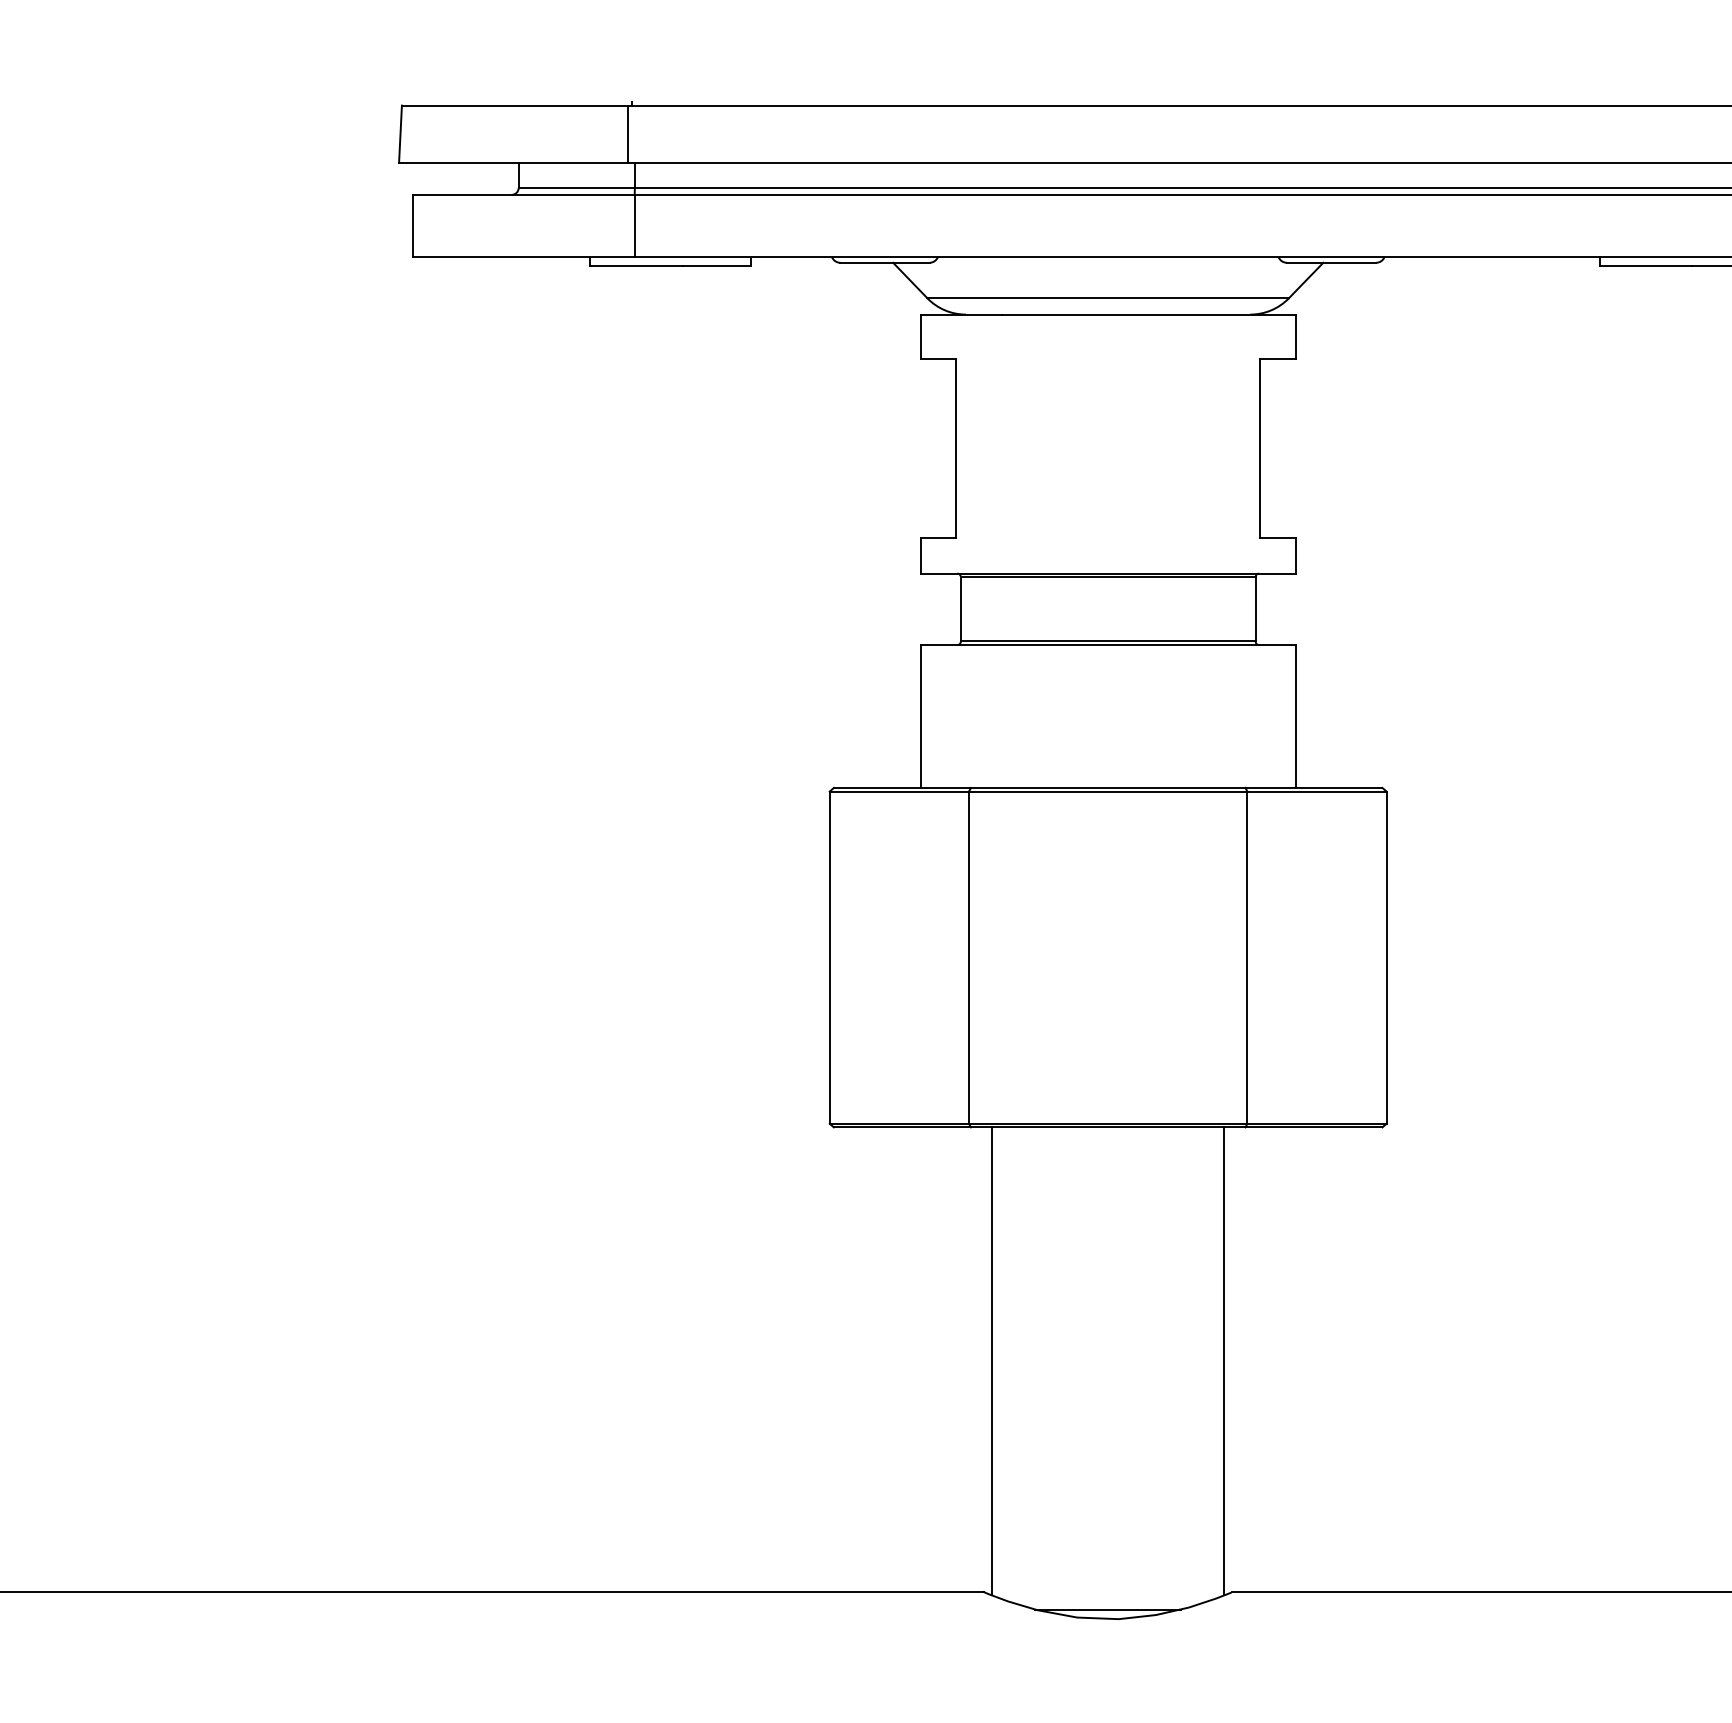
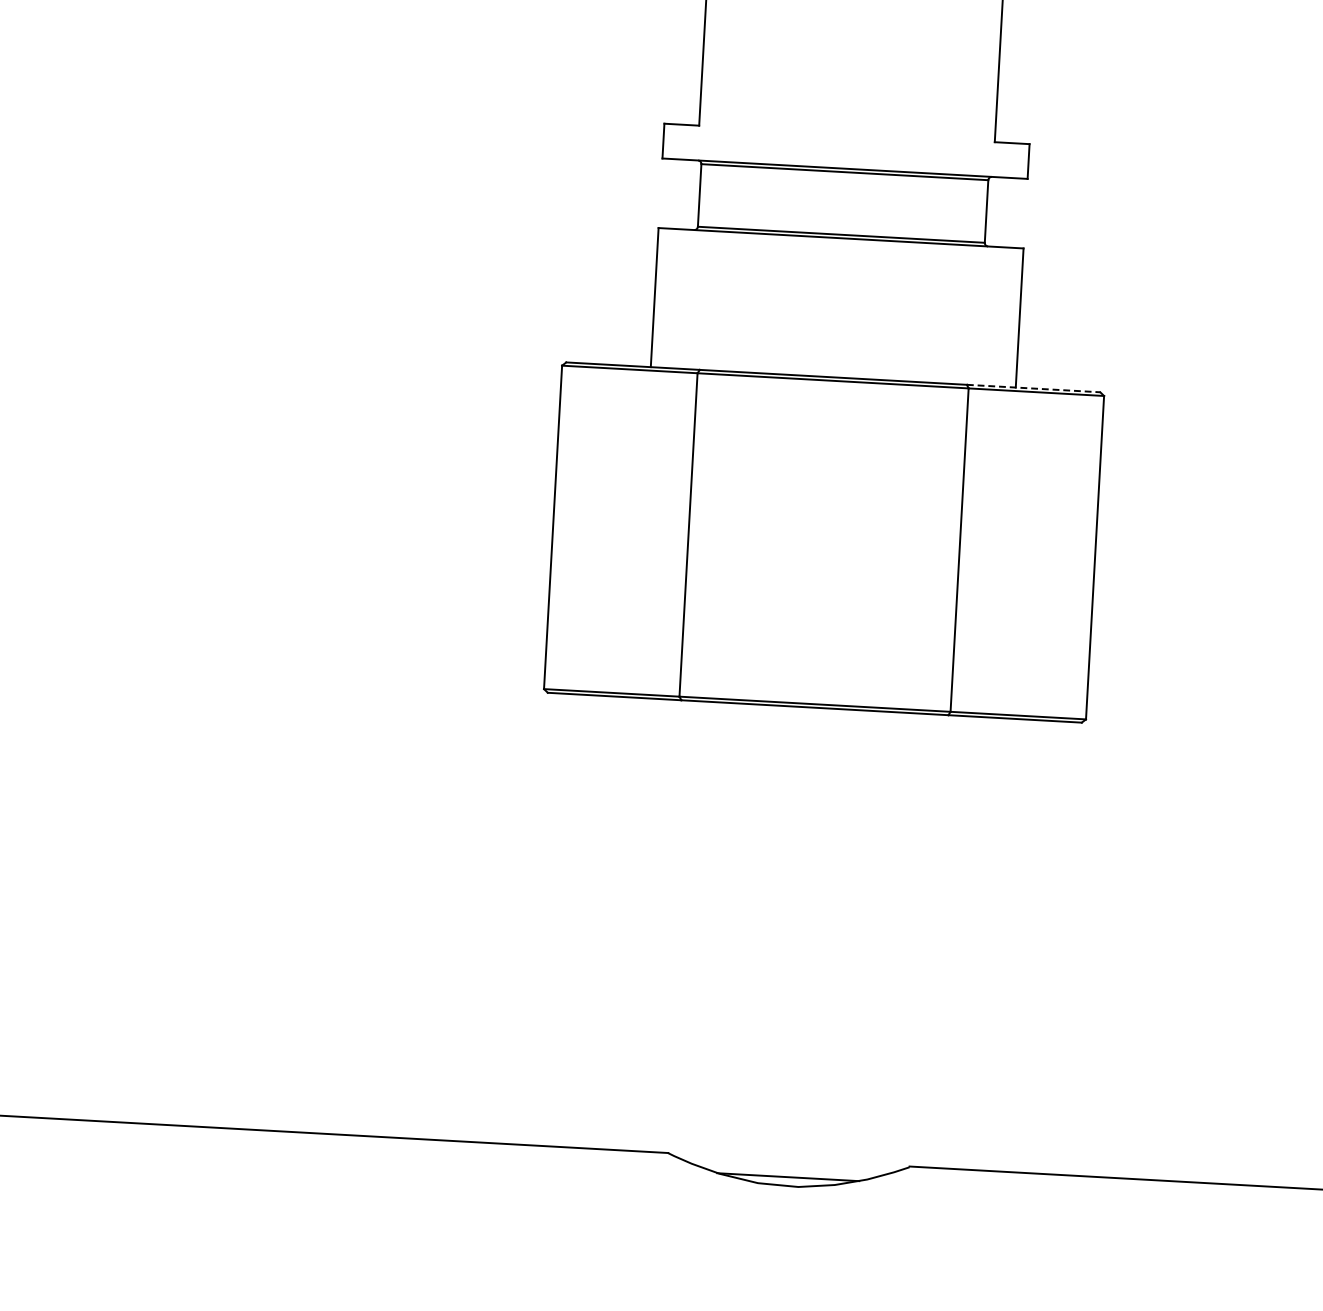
line: (1313, 787) -> (1033, 388), solid -> dashed
line: (992, 1361) -> (689, 929), removed
line: (1224, 1361) -> (915, 941), removed

